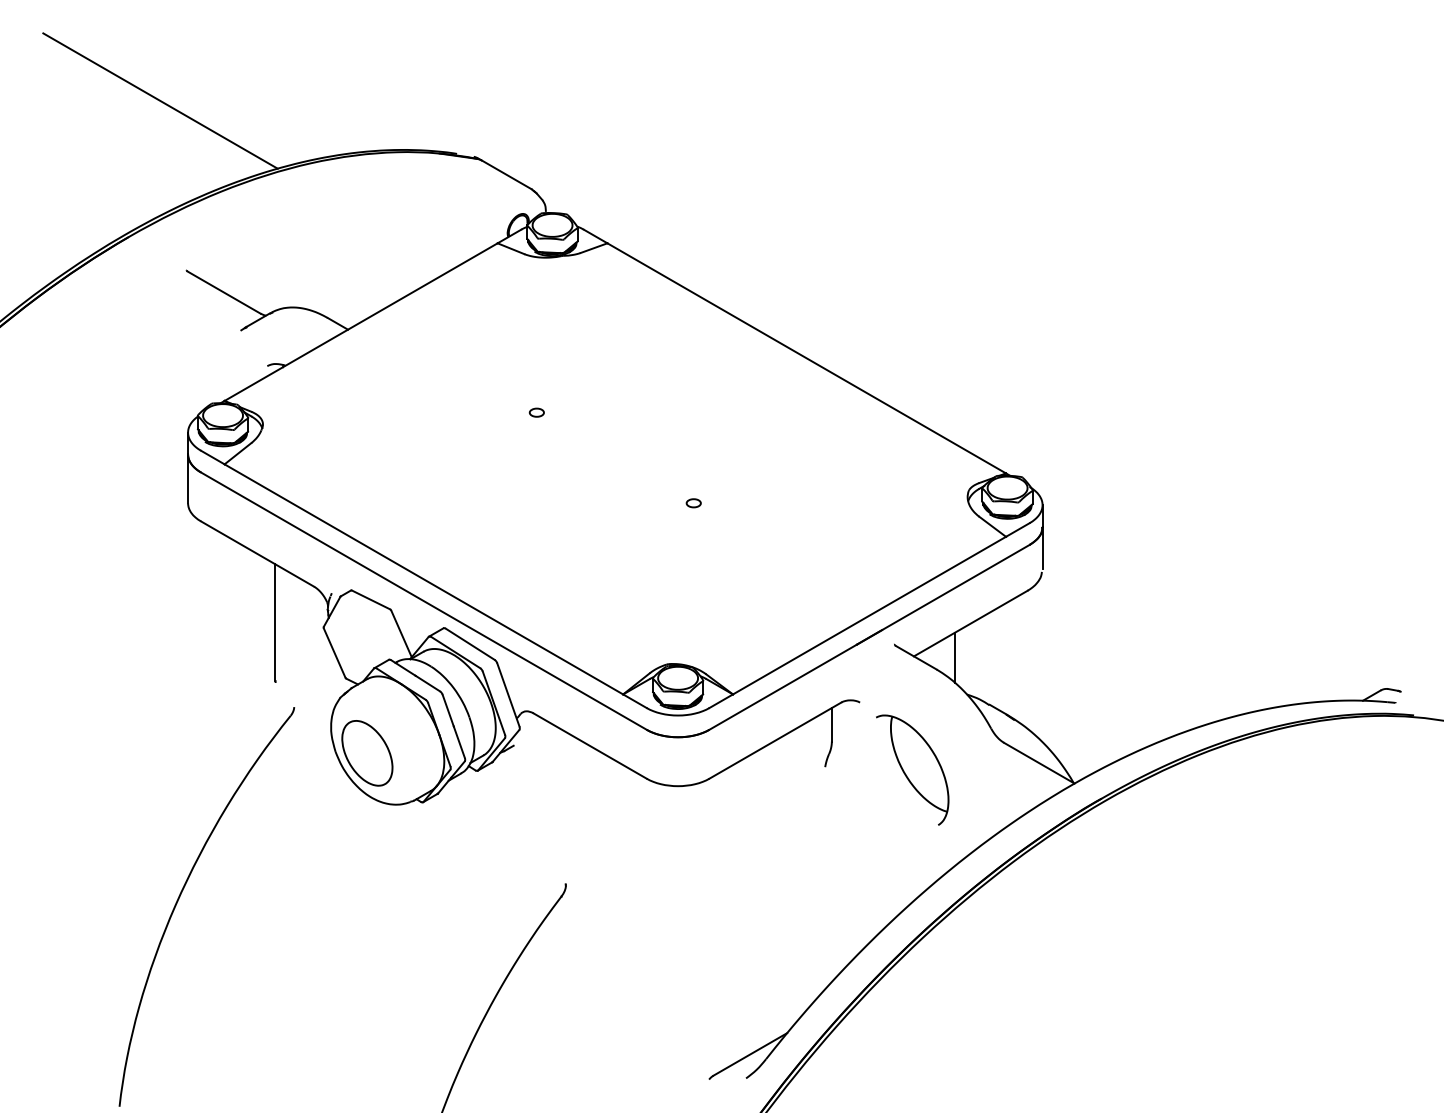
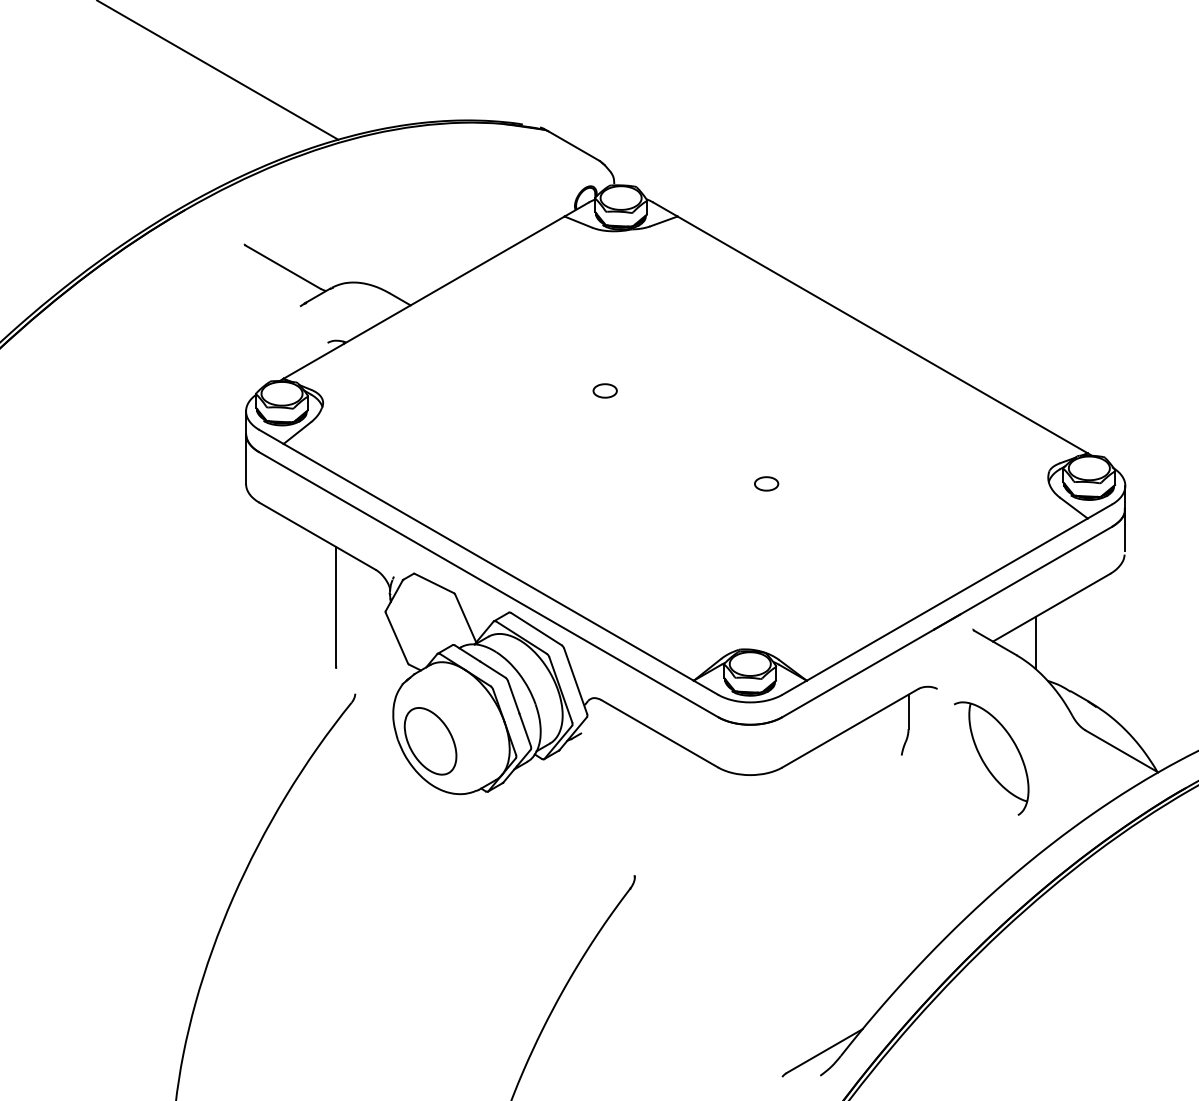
part: (536, 412) -> (604, 390), size x1.6
part: (693, 503) -> (766, 484), size x1.6

